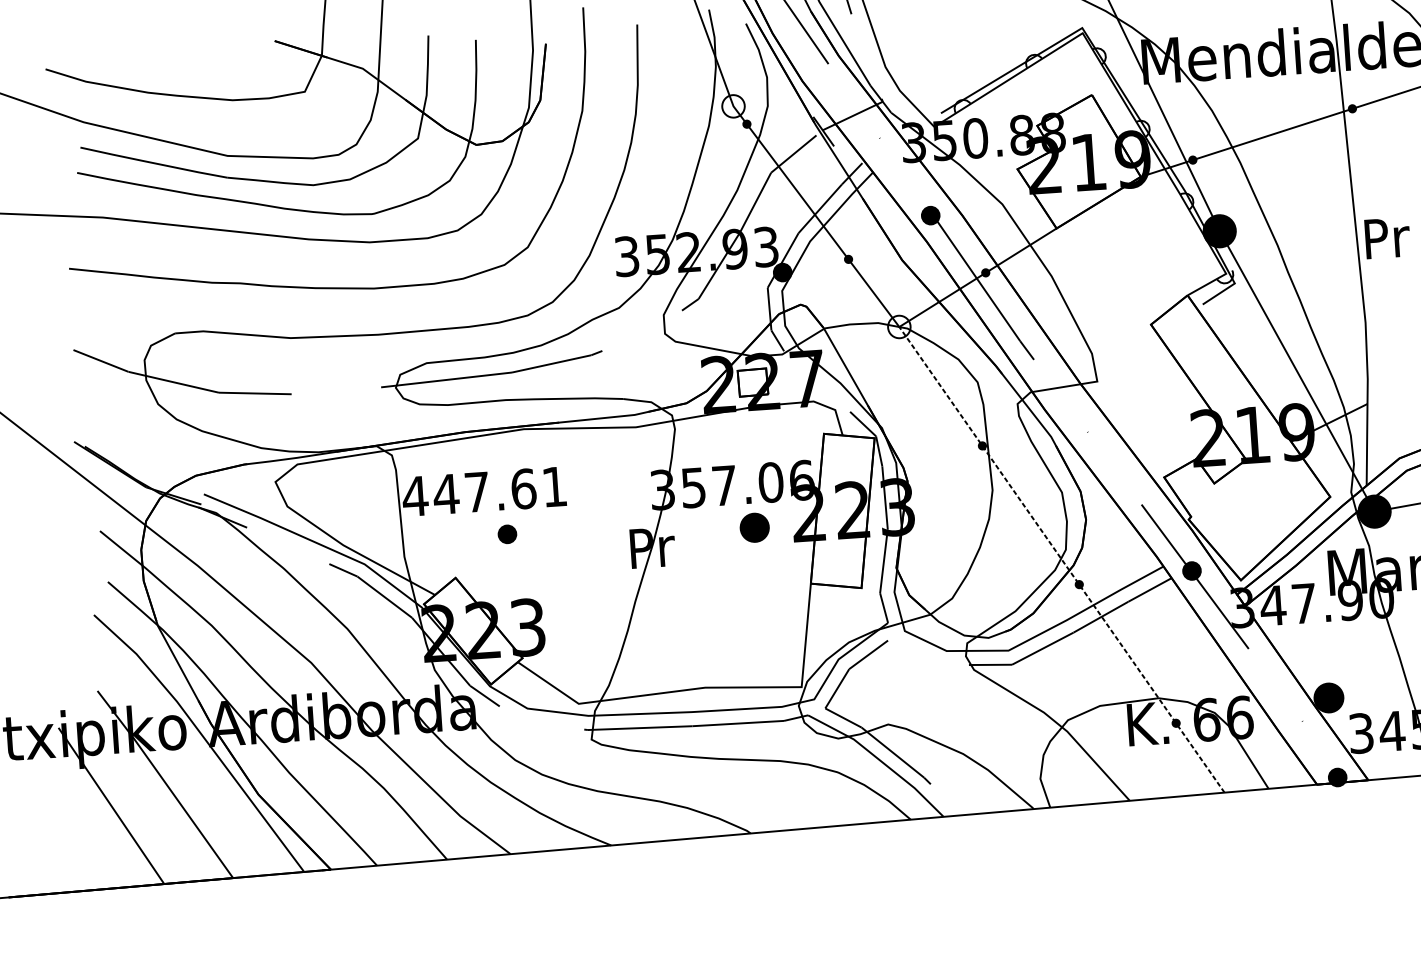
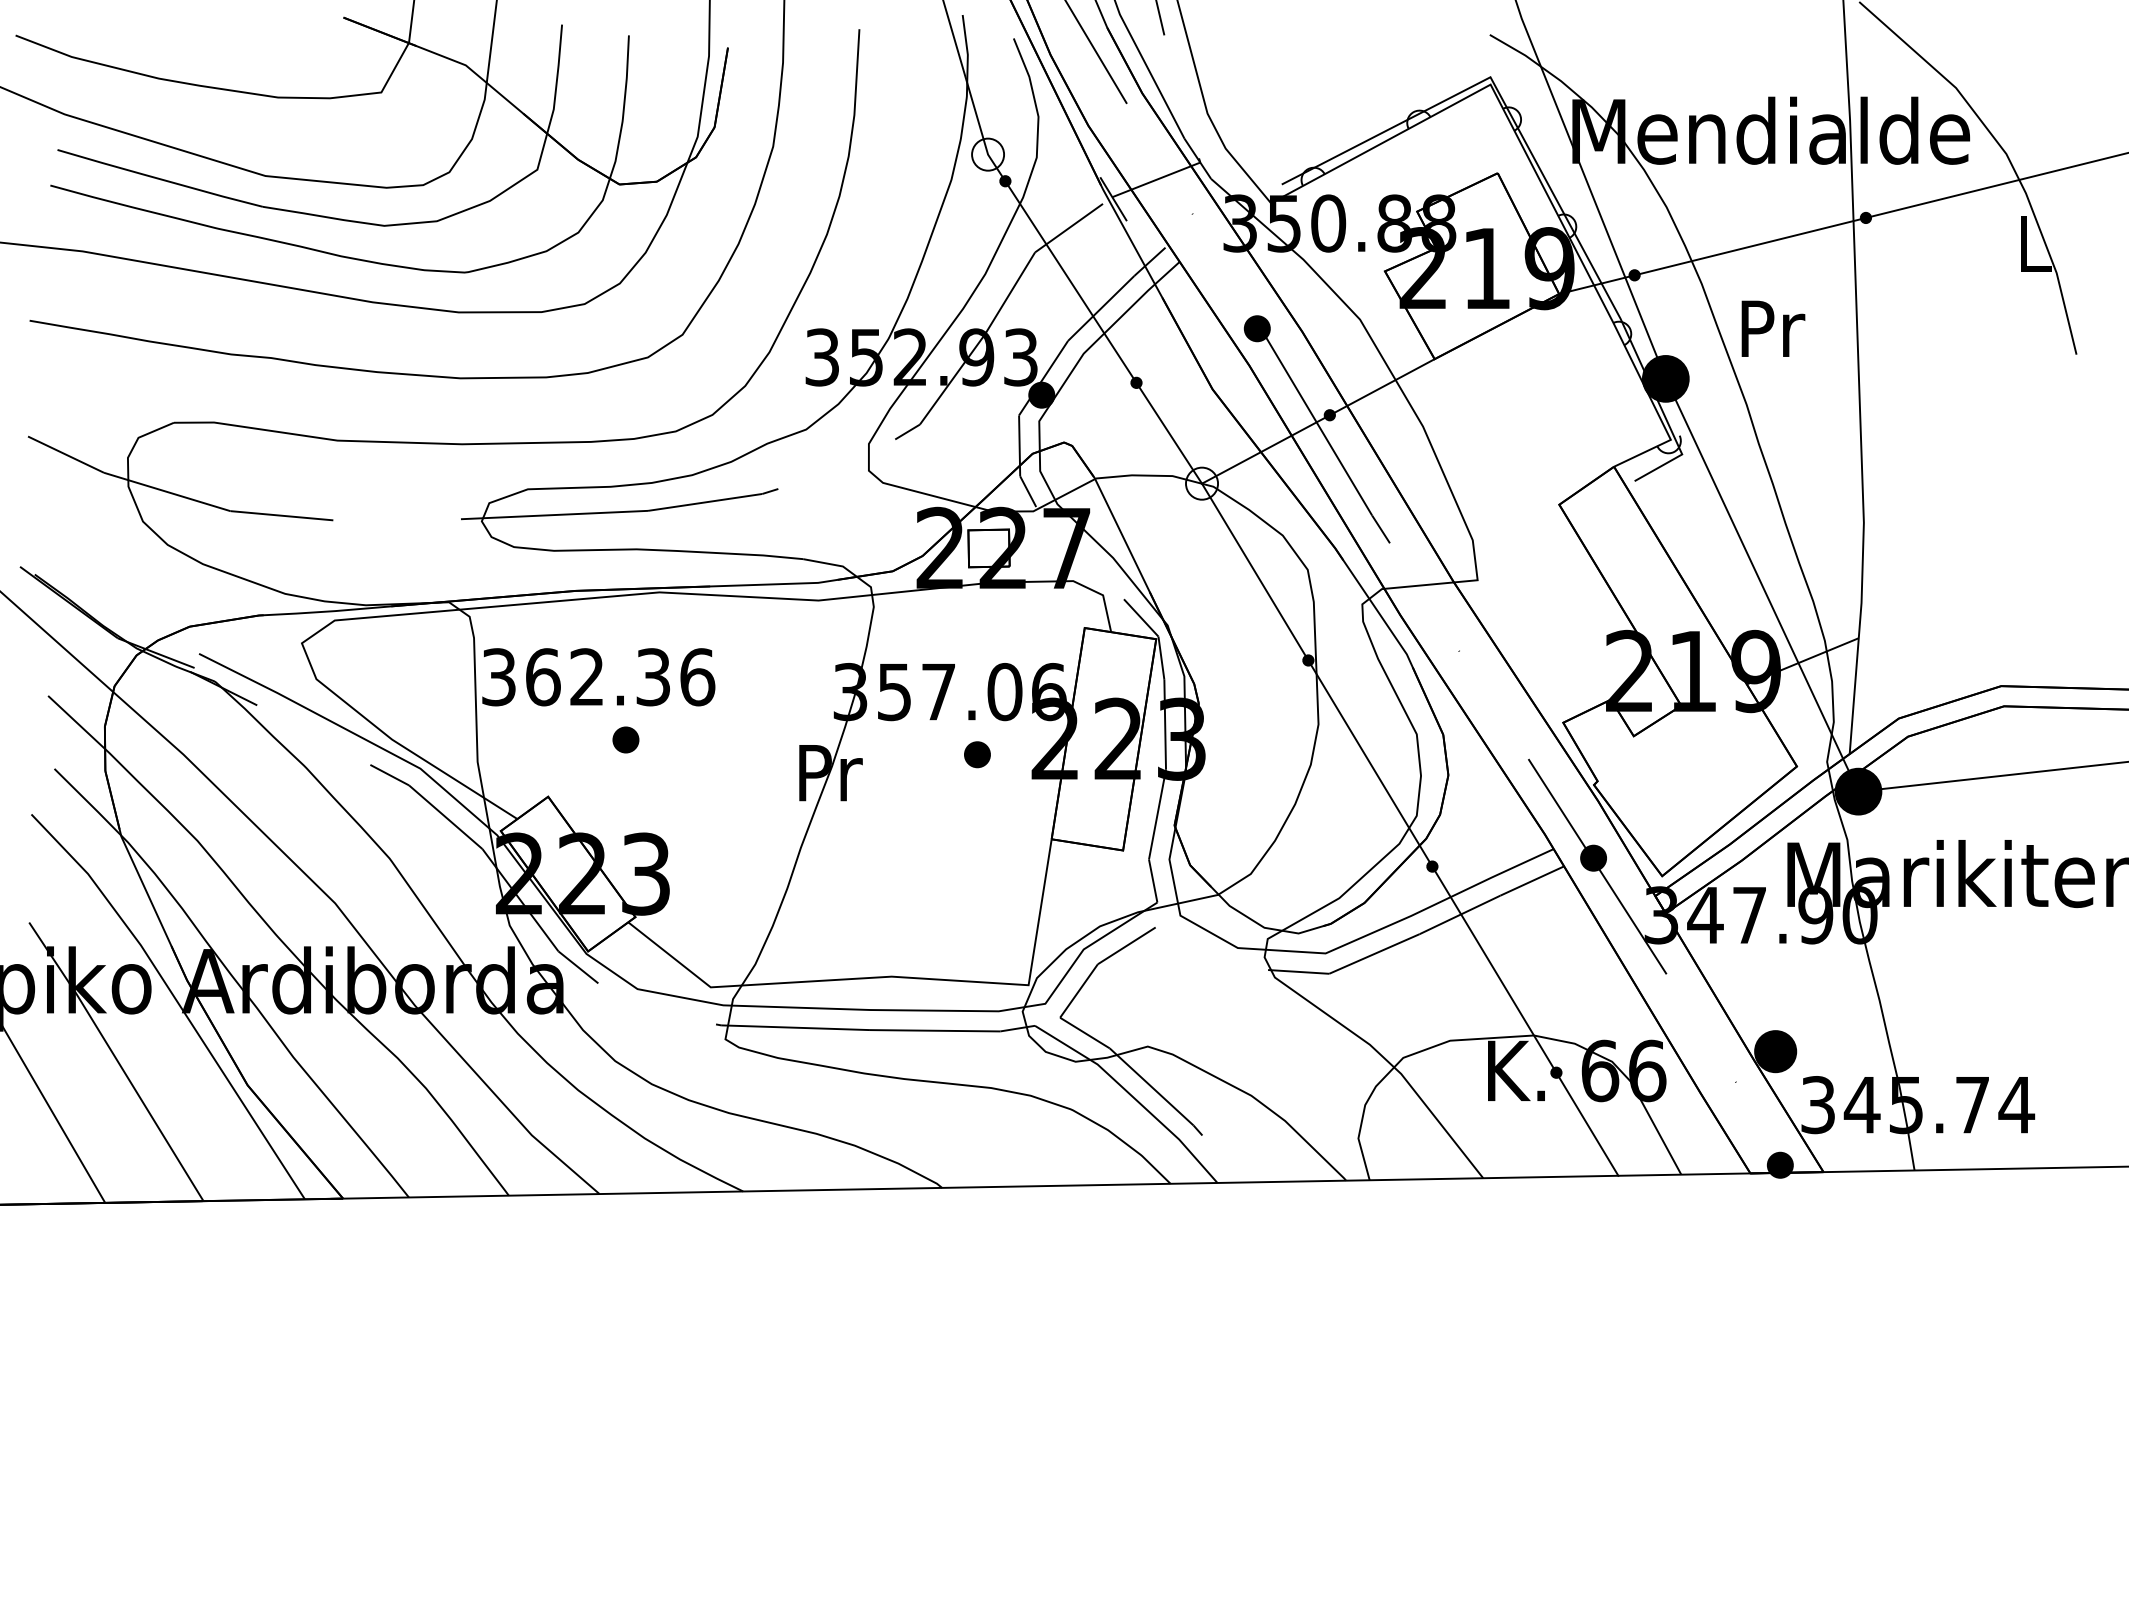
text: (1387, 237) -> (1773, 328), moved
text: (484, 491) -> (597, 677), 447.61 -> 362.36
part: (754, 527) -> (977, 754), size x0.62
line: (1062, 559) -> (1410, 829), dashed -> solid

